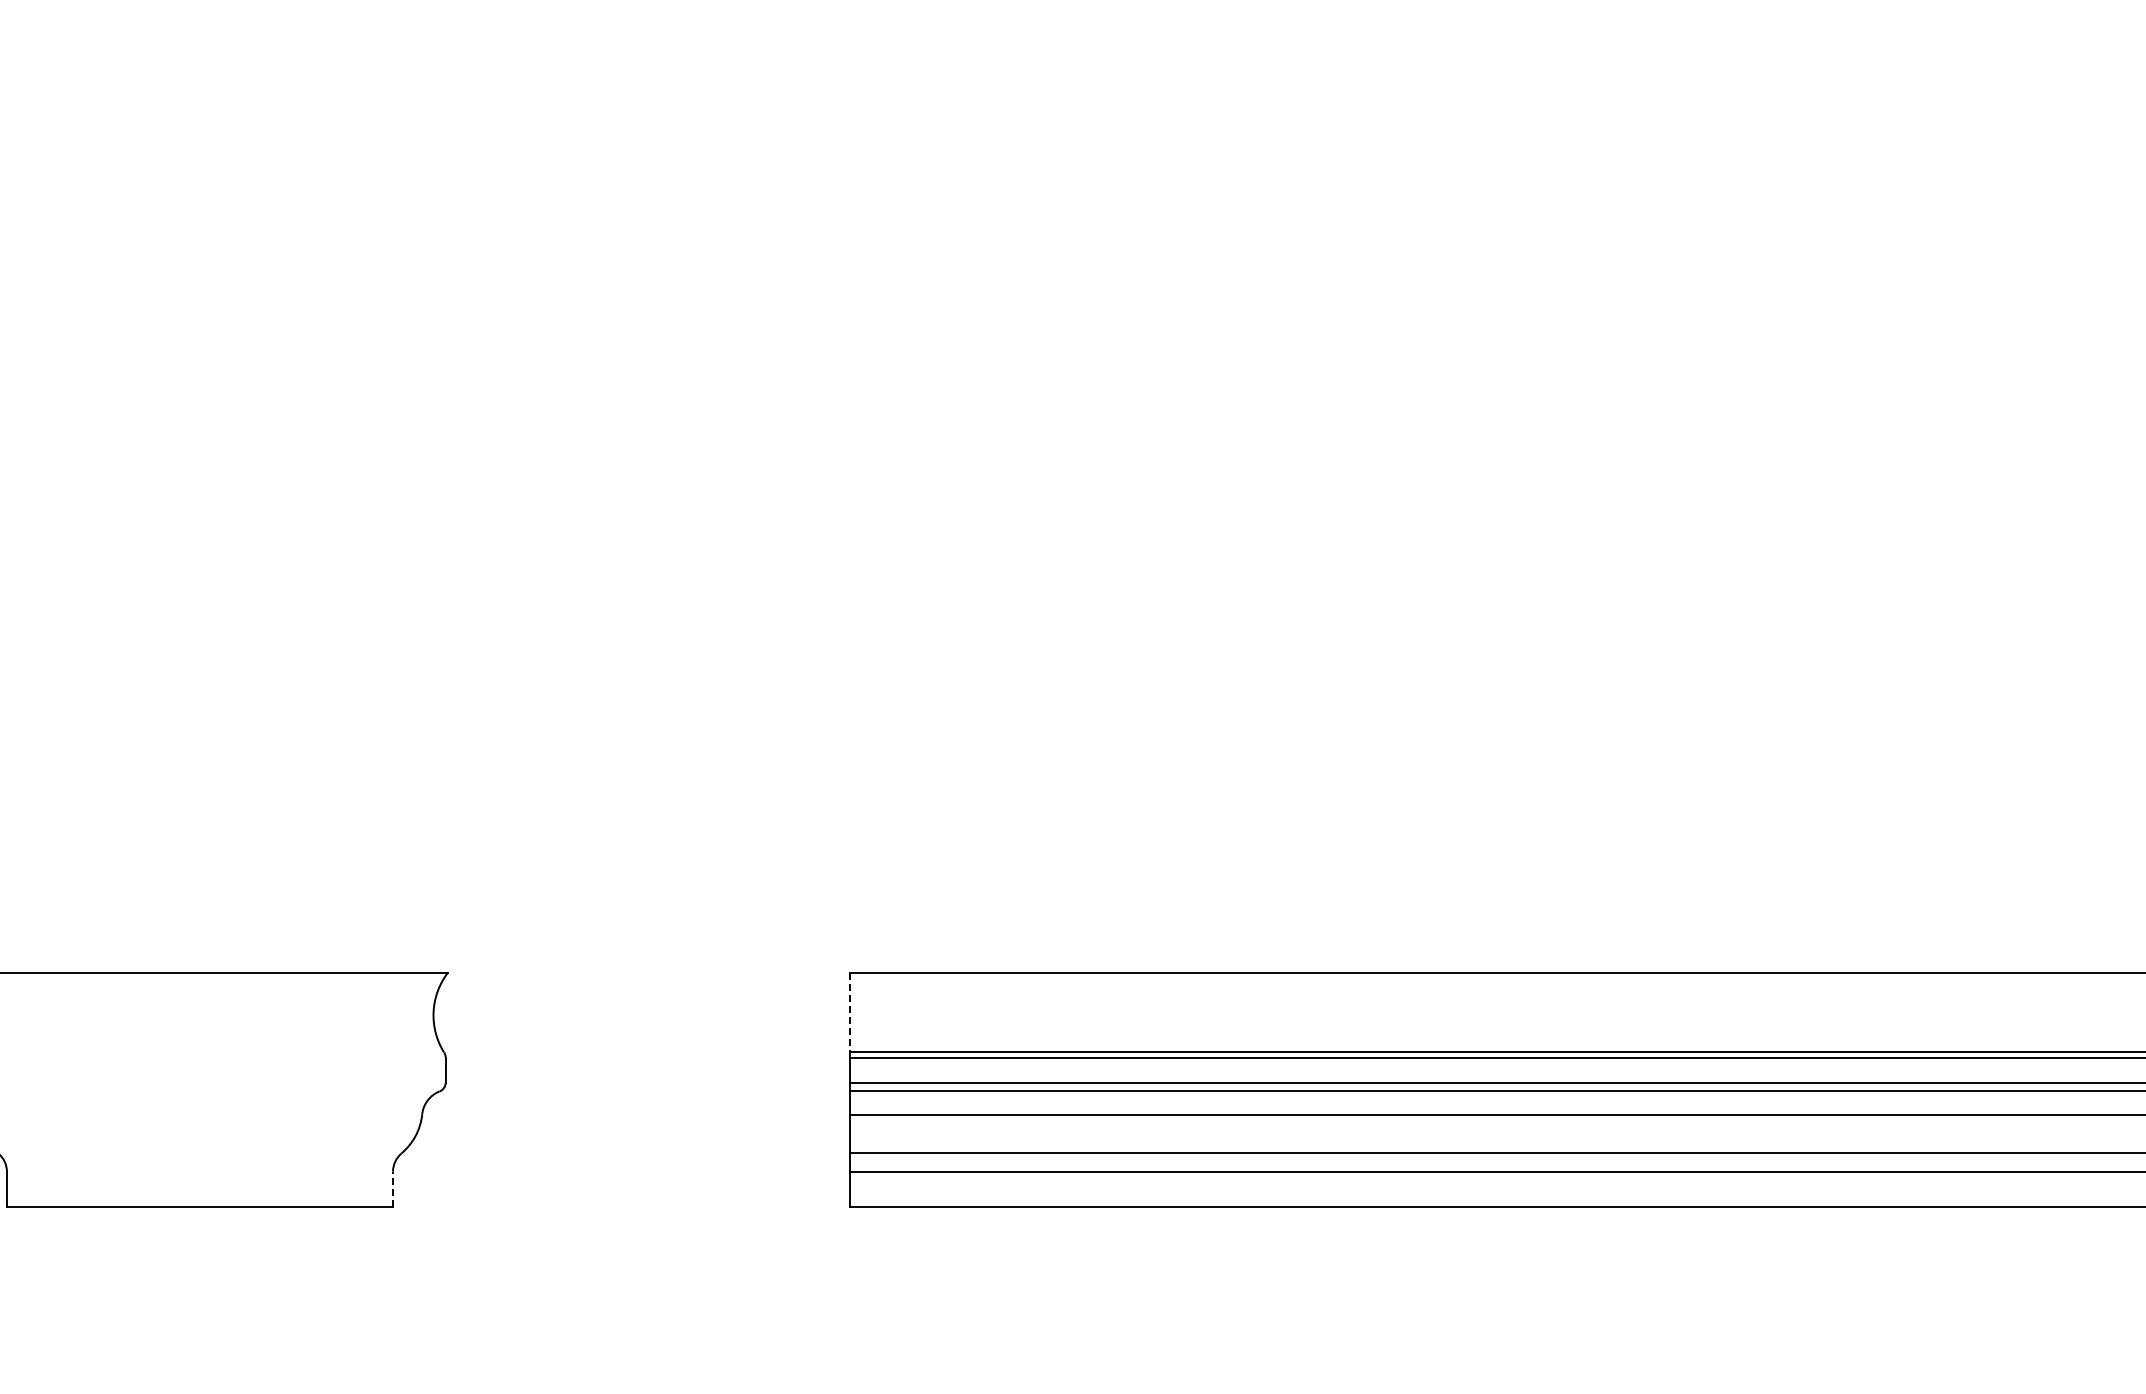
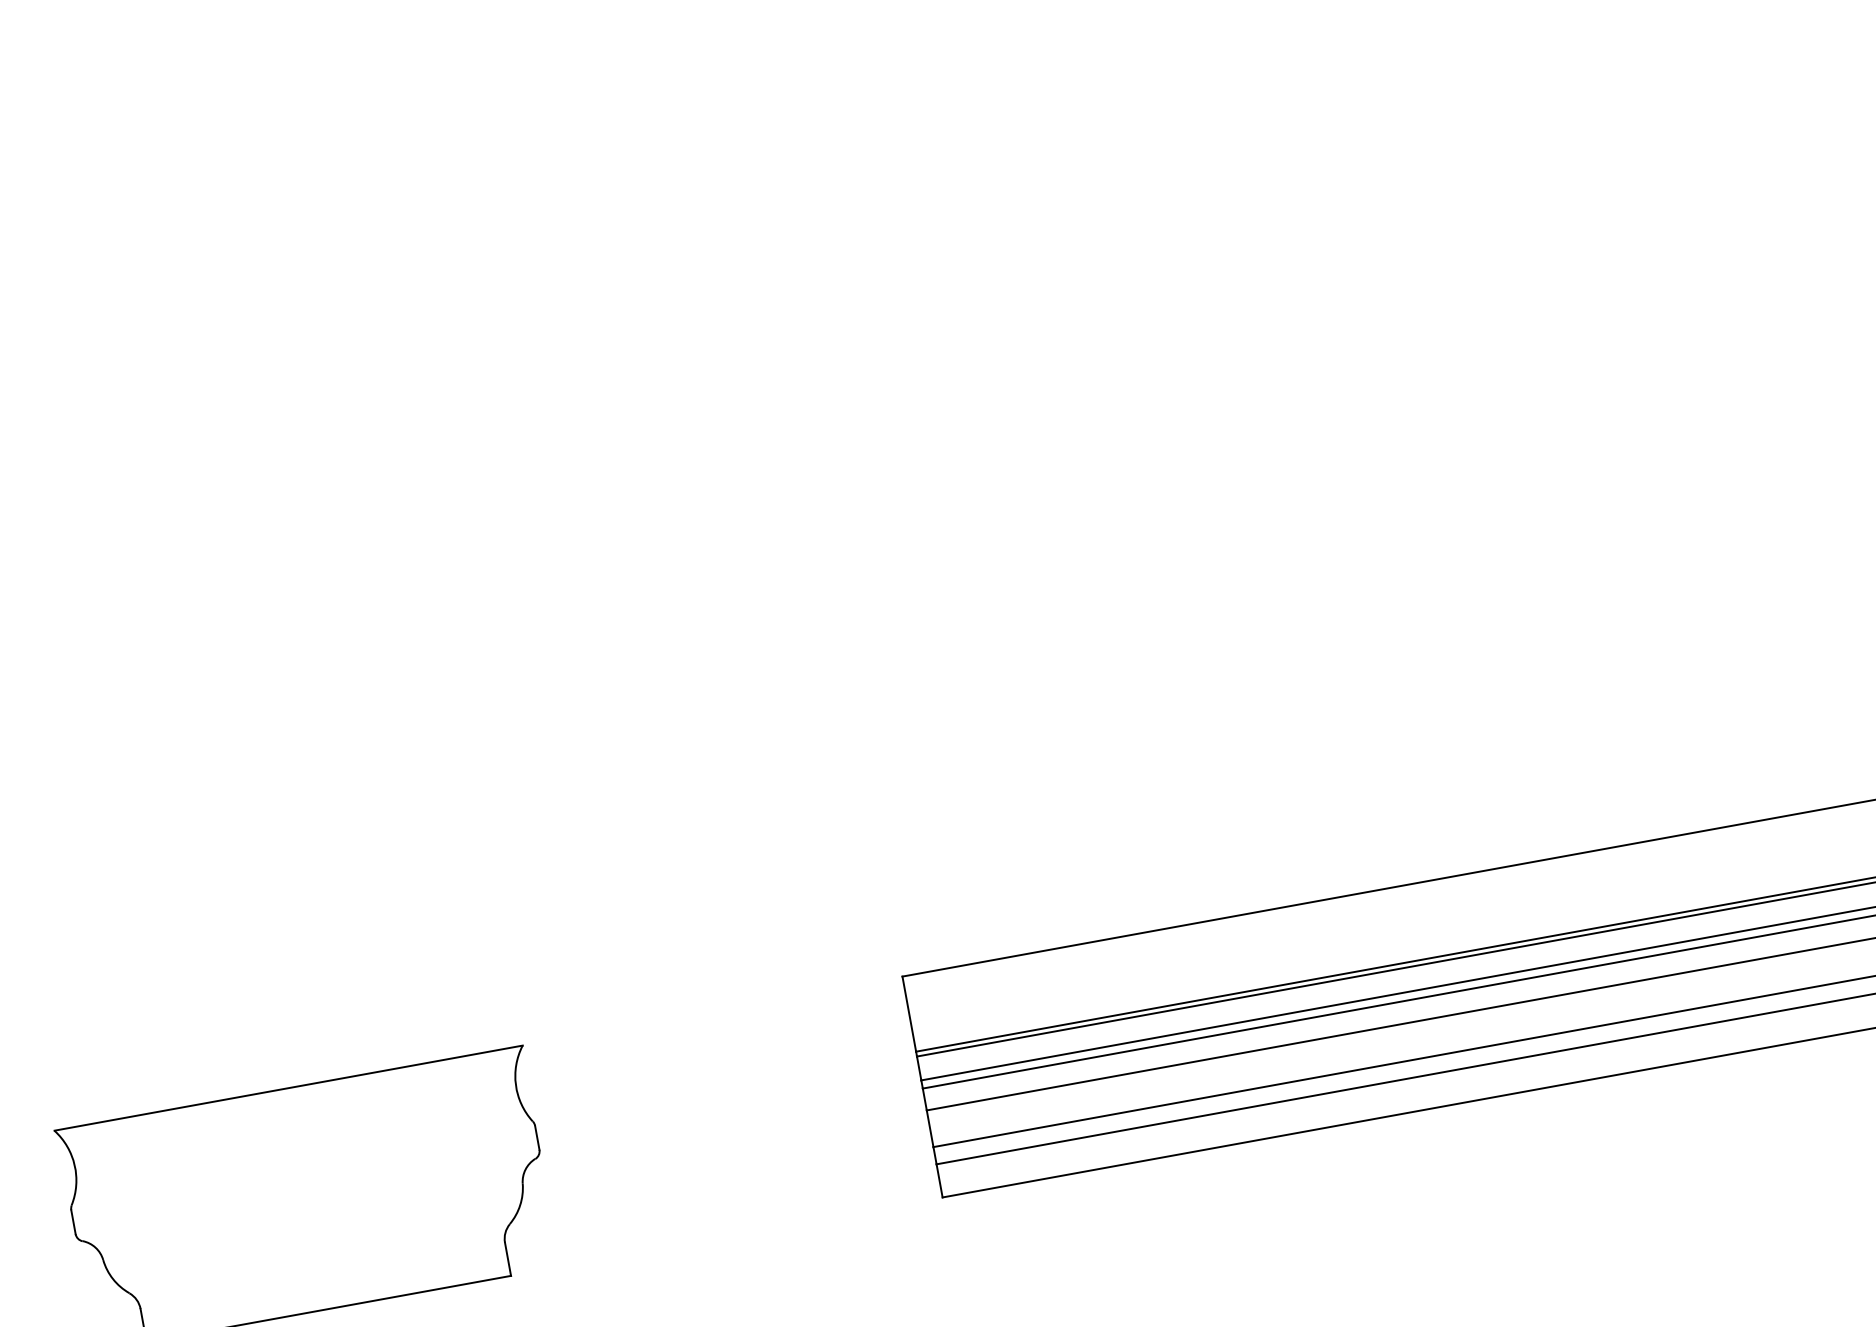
line: (850, 1012) -> (909, 1014), dashed -> solid
line: (393, 1189) -> (508, 1259), dashed -> solid

